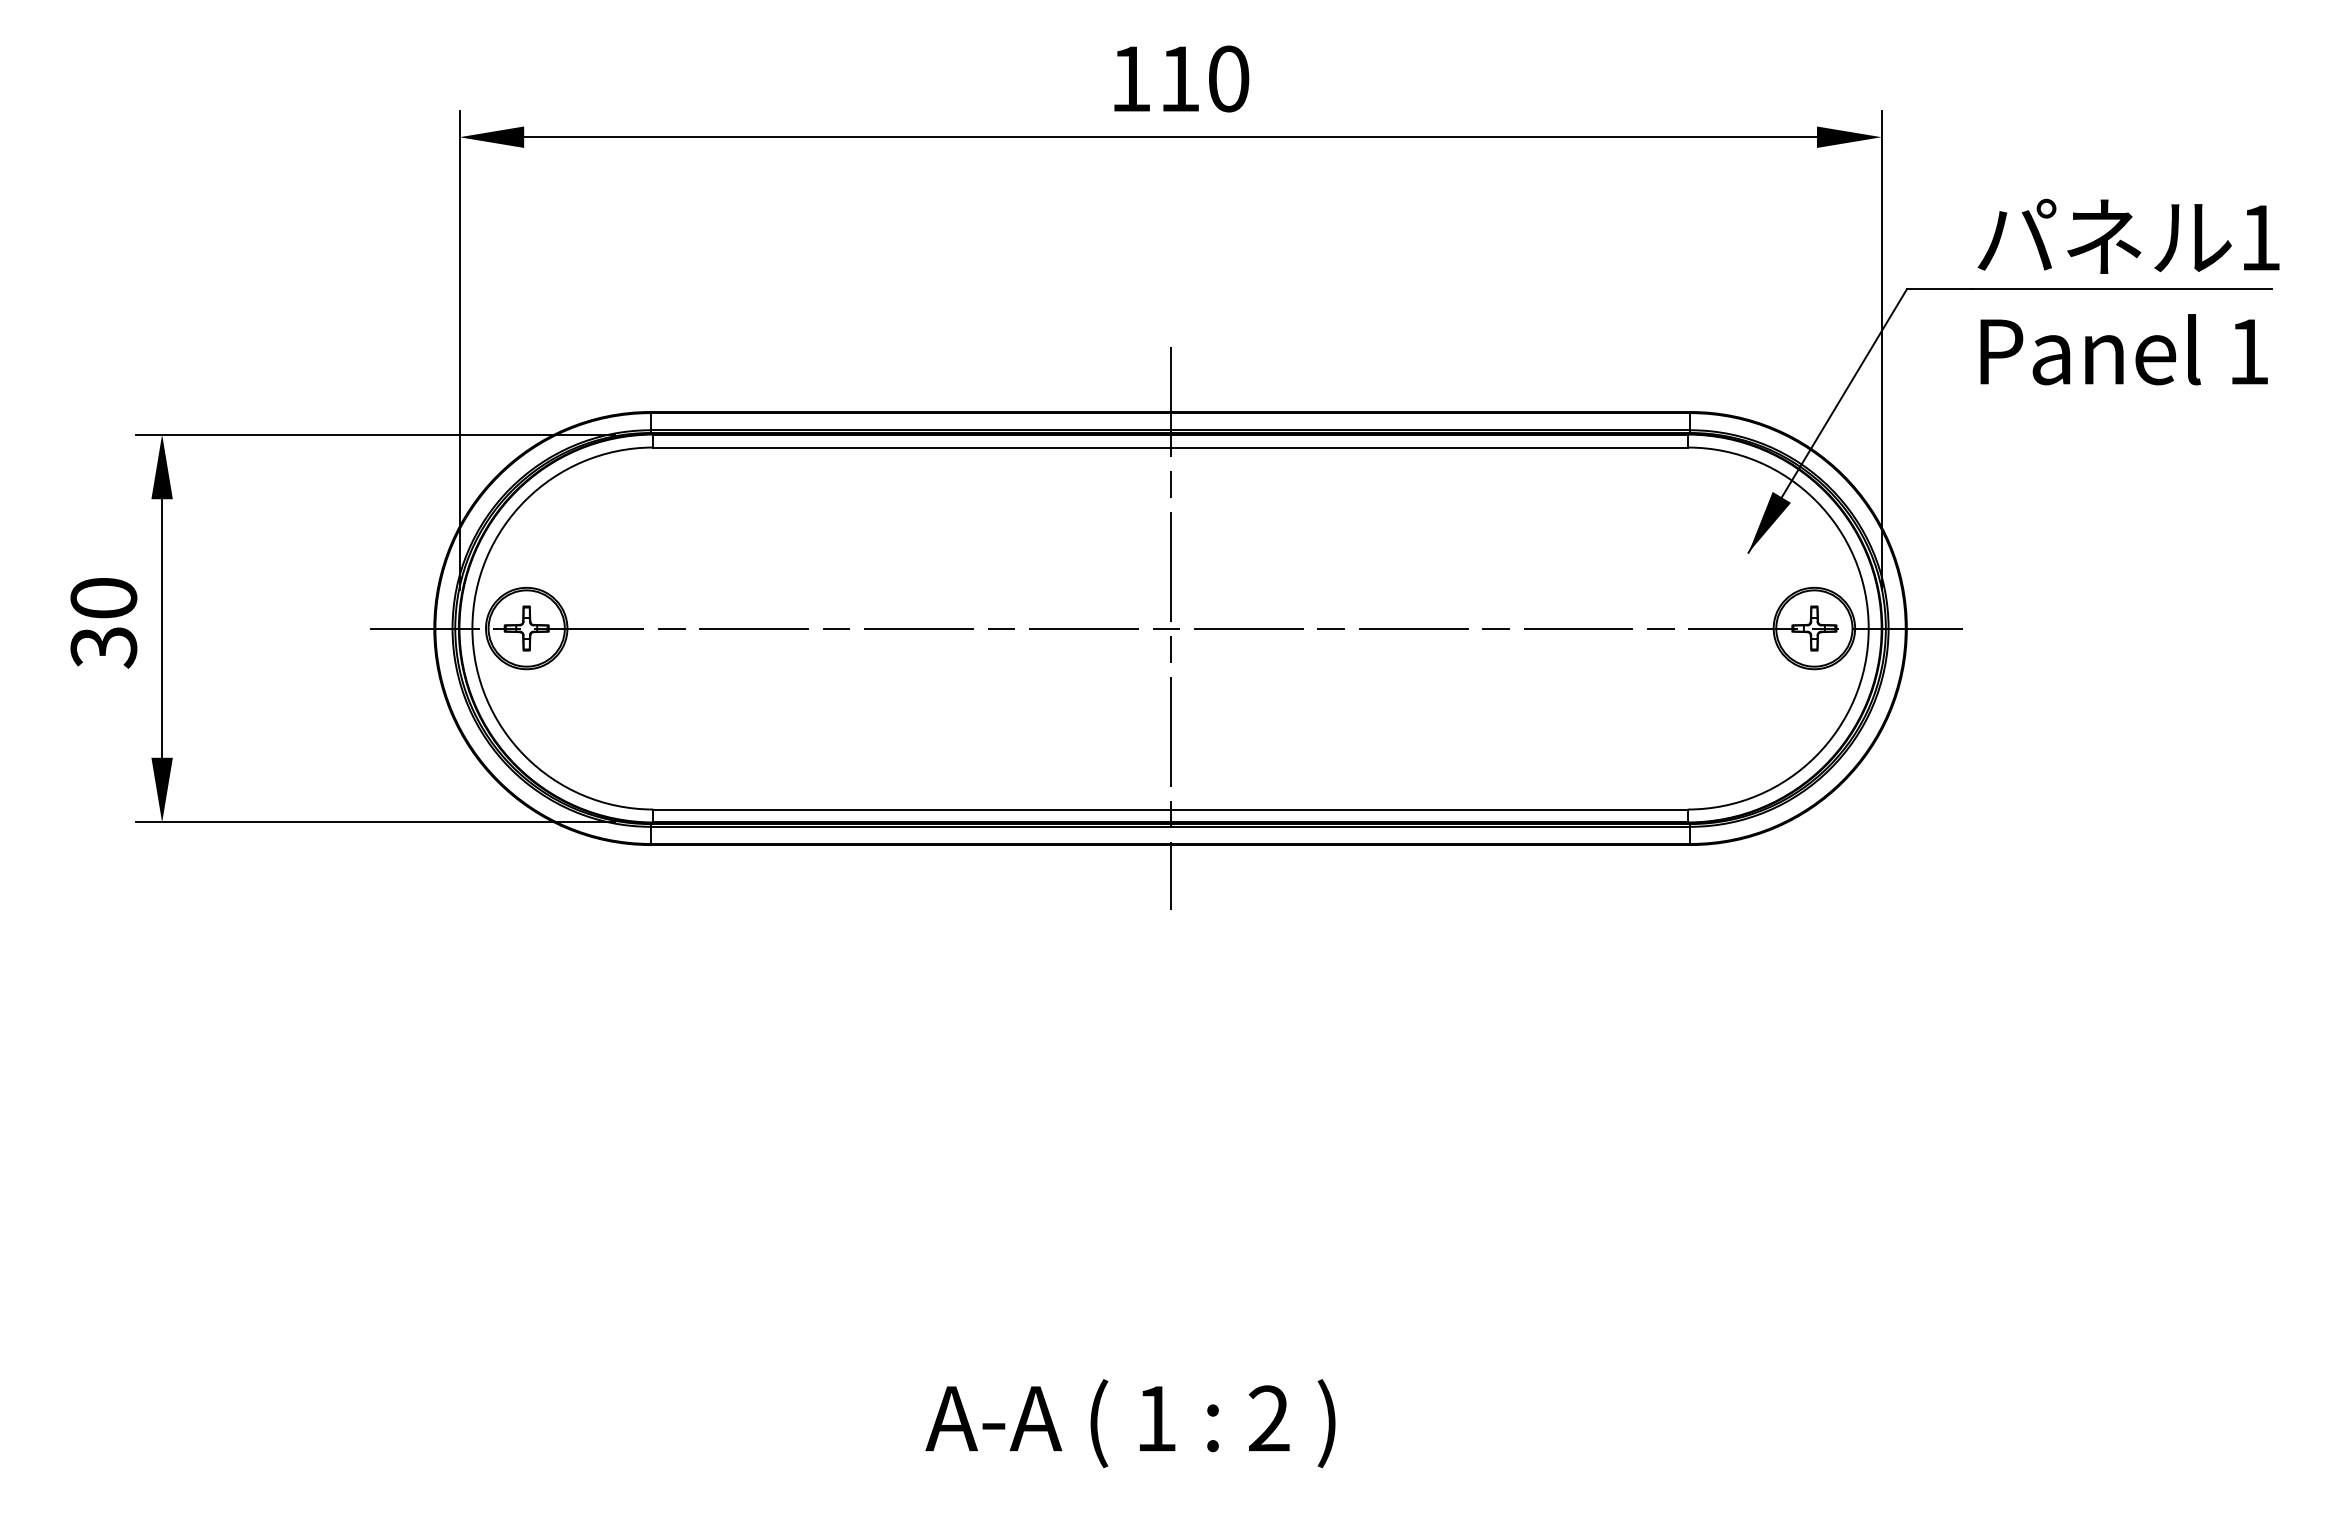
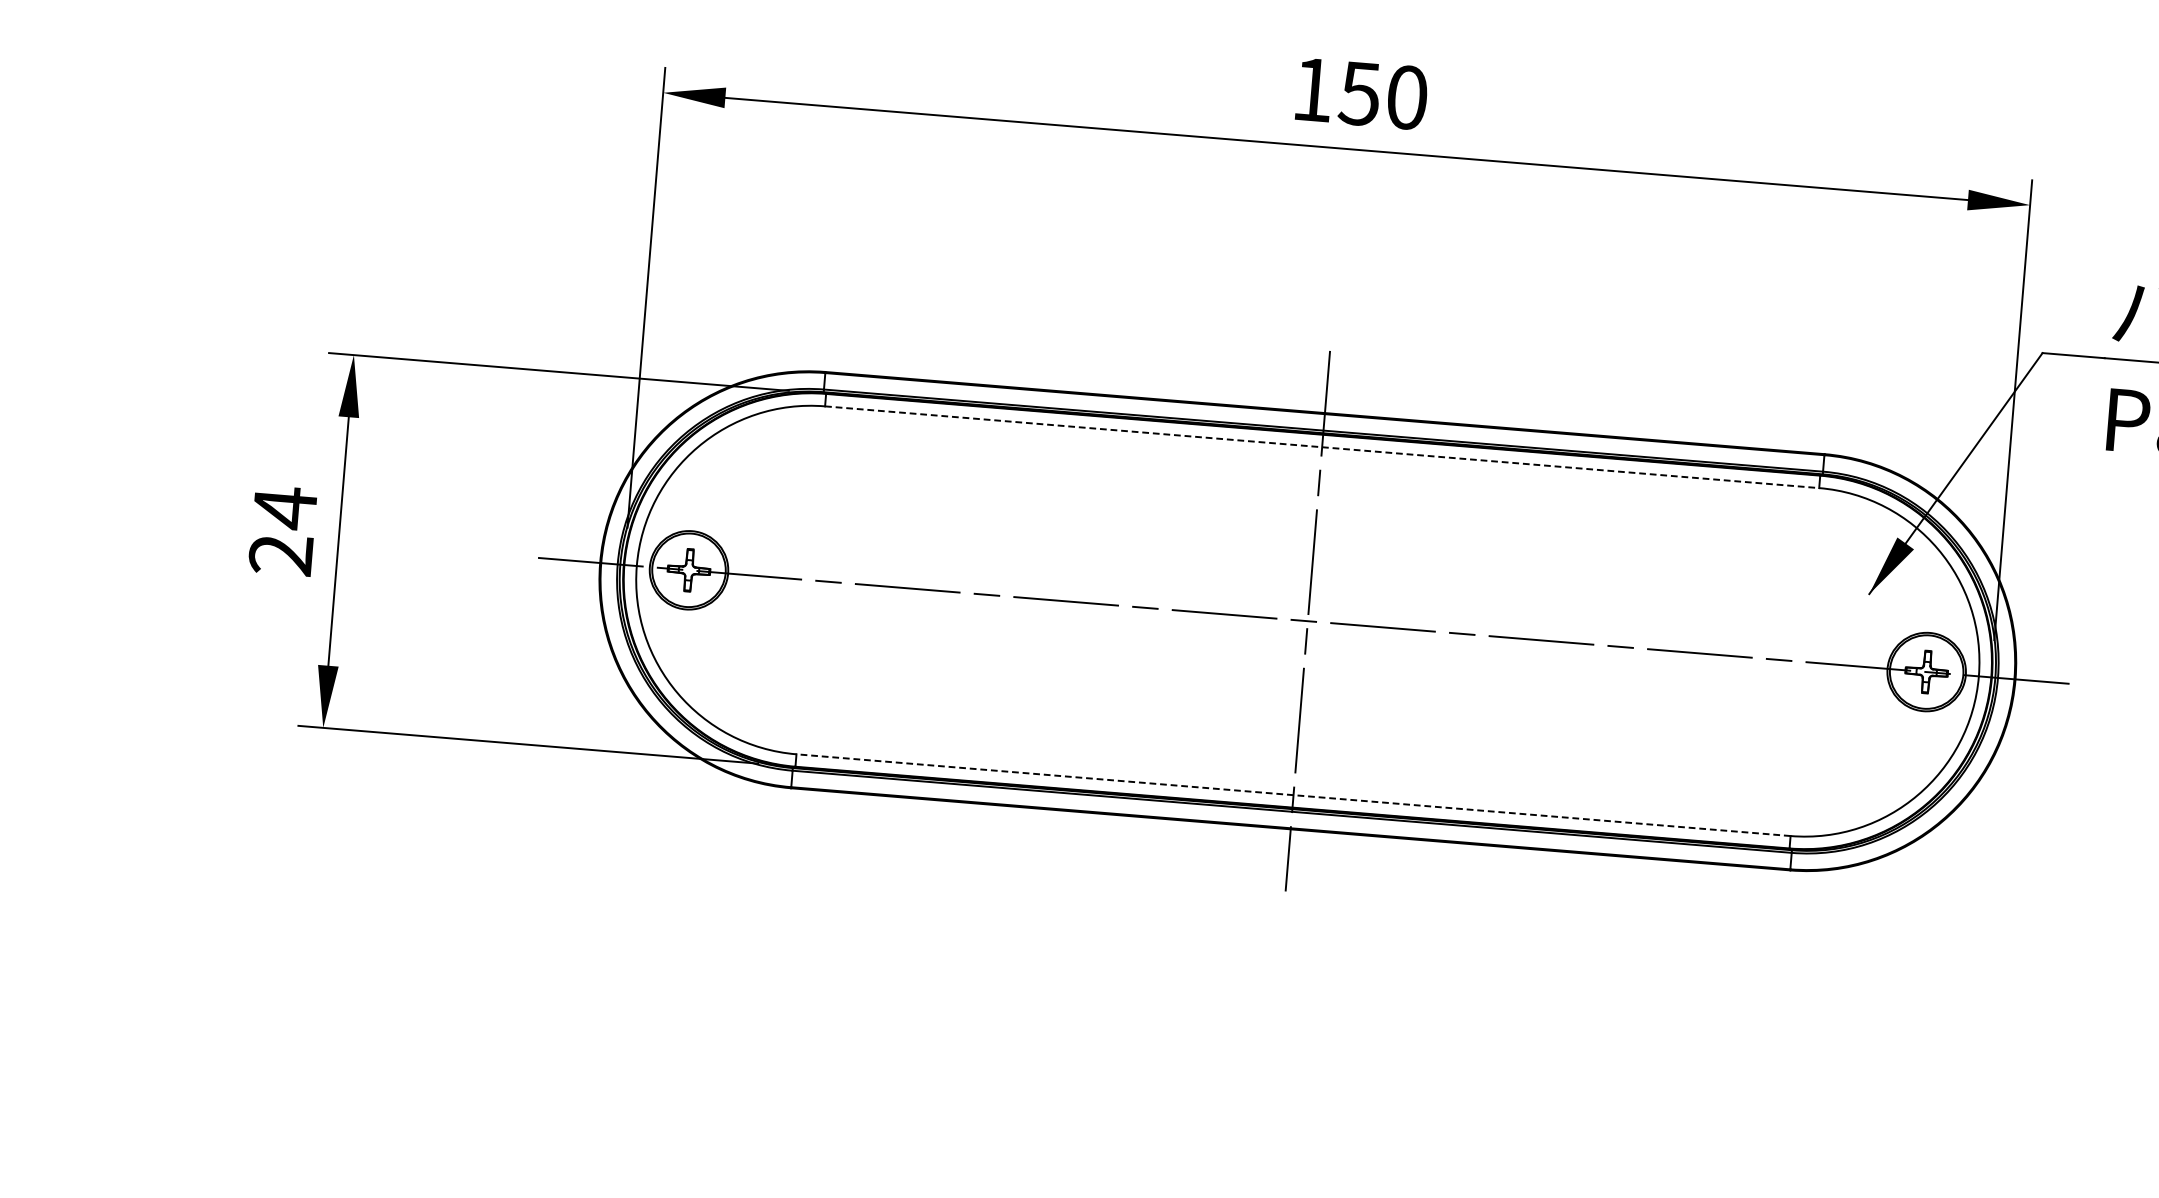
text: (1178, 79) -> (1358, 94), 110 -> 150
line: (1171, 447) -> (1323, 447), solid -> dashed
text: (103, 622) -> (282, 531), 30 -> 24
line: (1170, 809) -> (1293, 795), solid -> dashed

